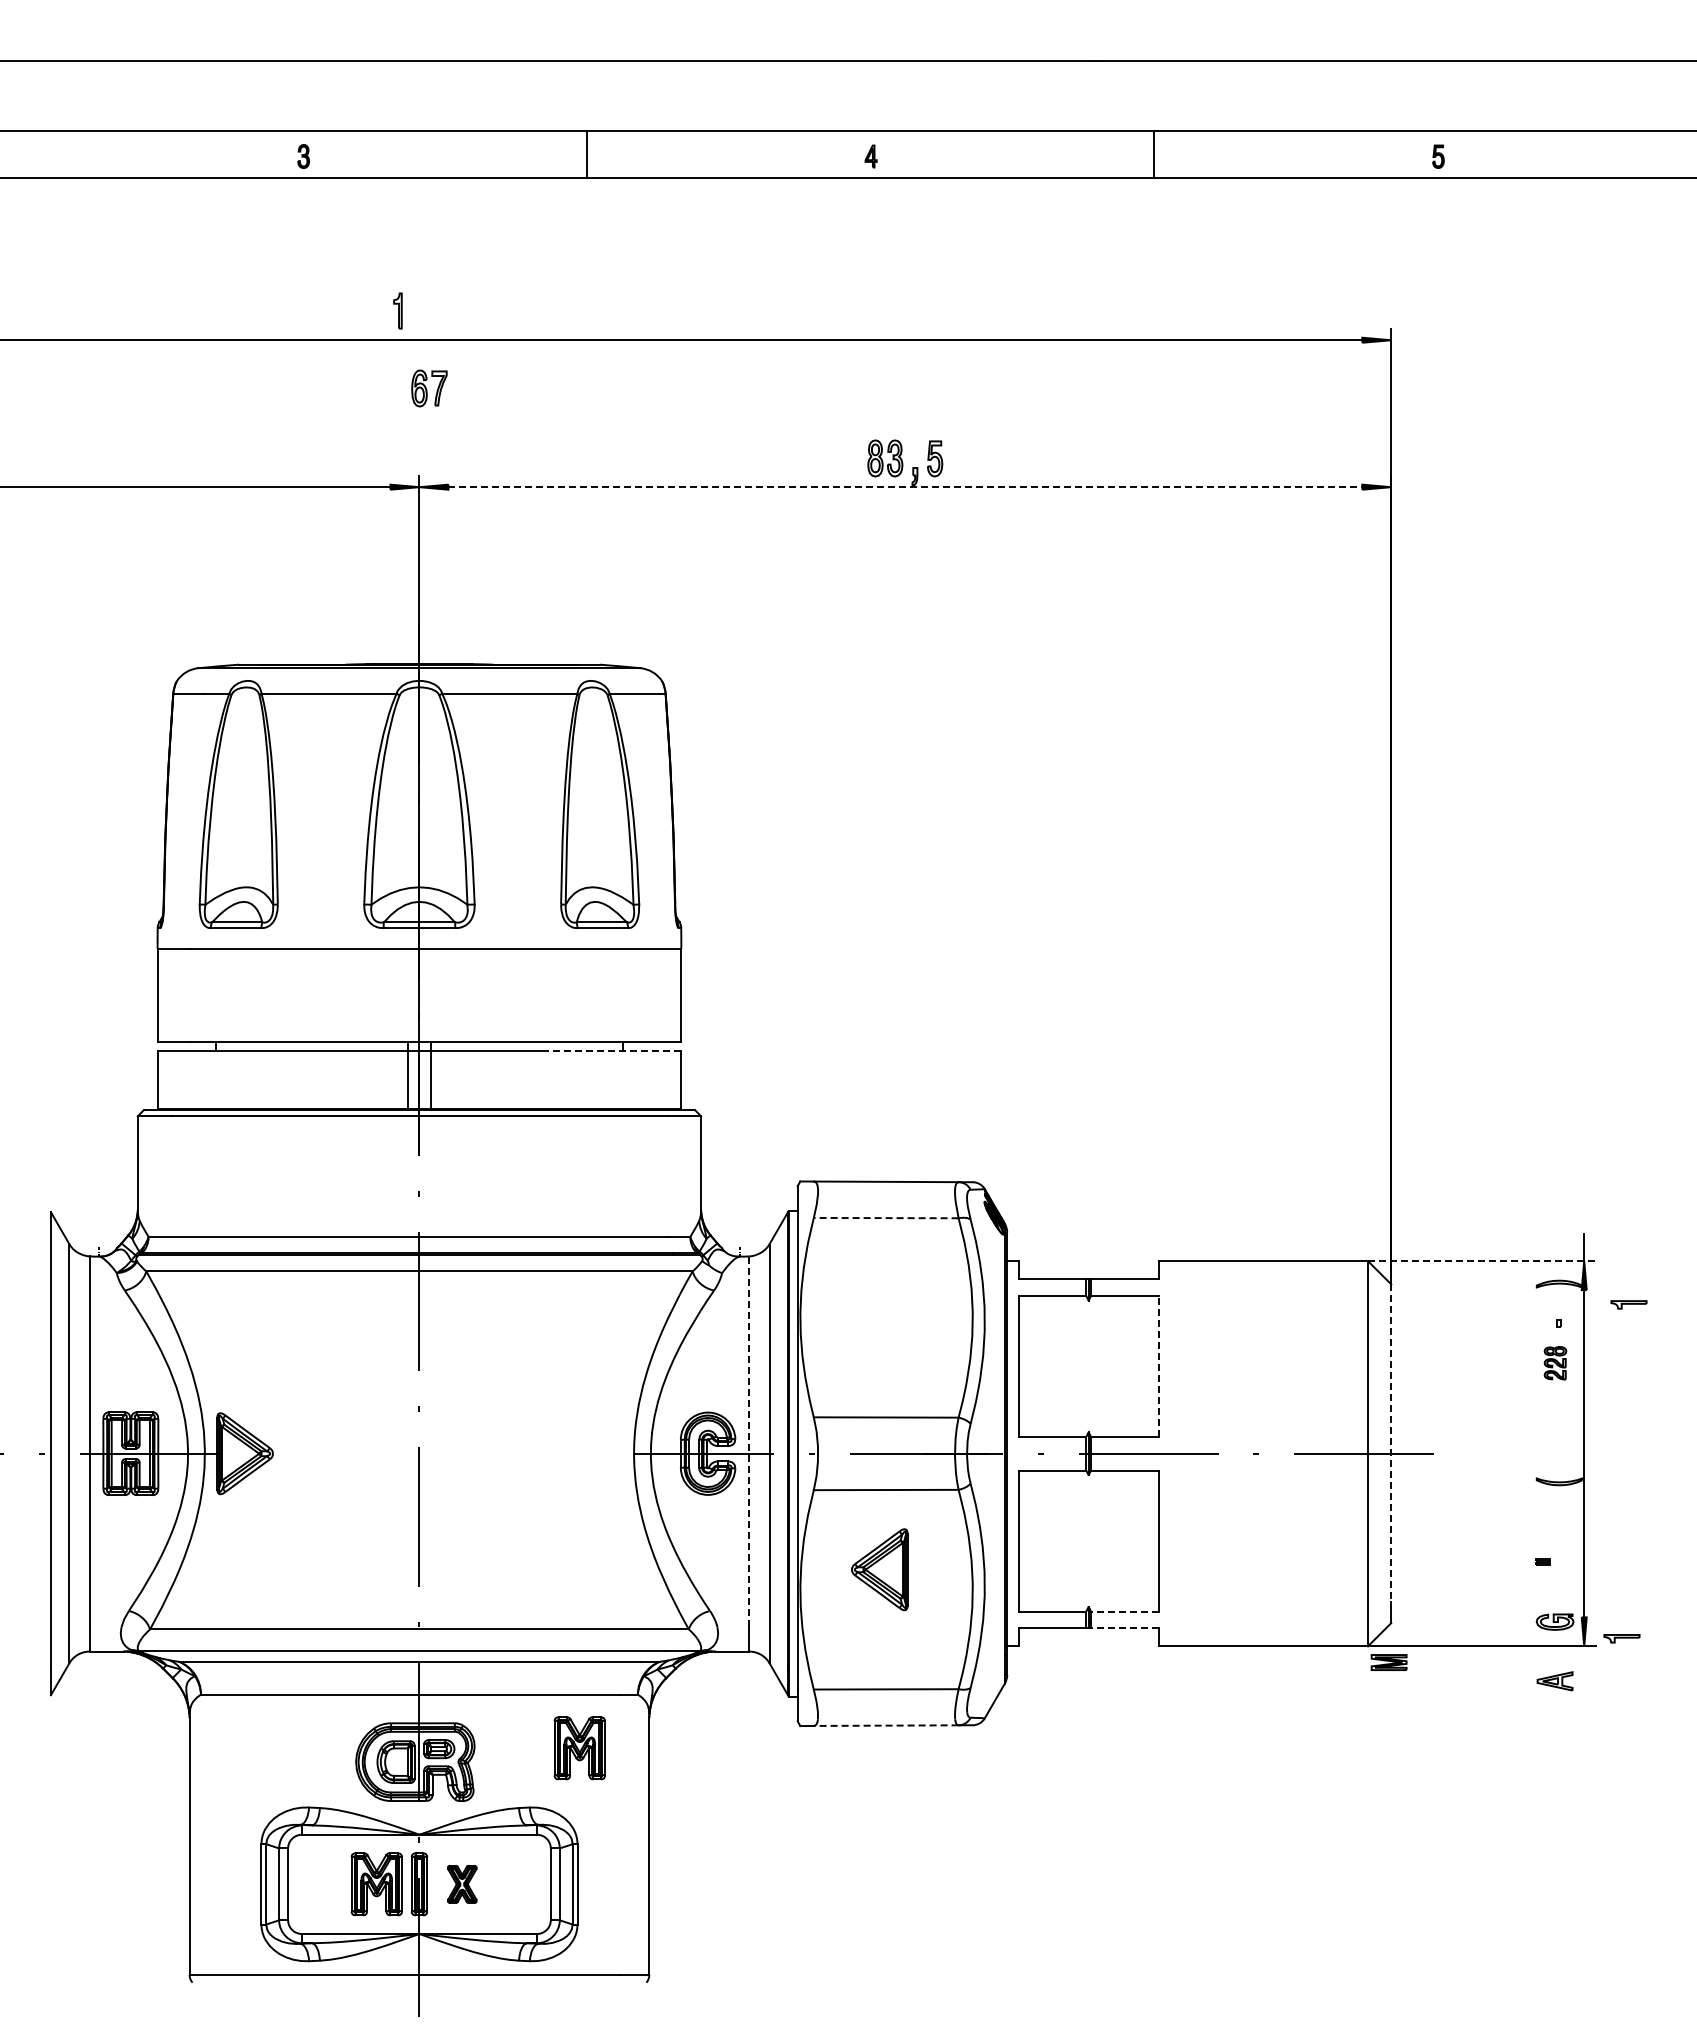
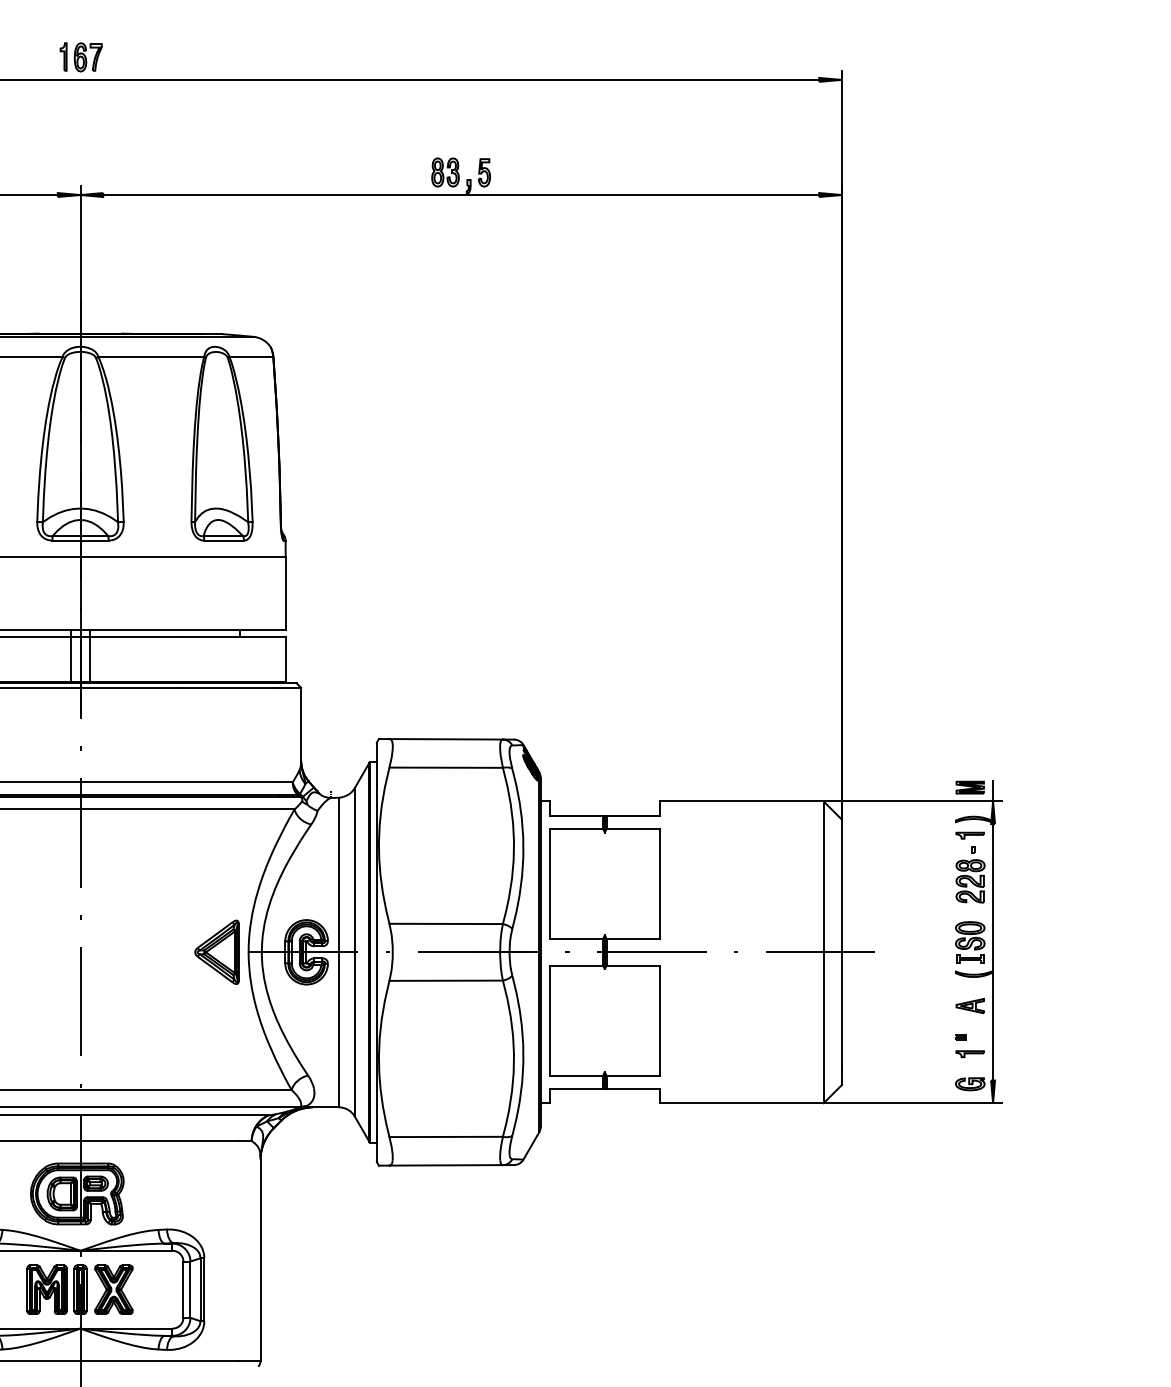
part: (429, 388) -> (88, 57), moved
line: (905, 487) -> (461, 195), dashed -> solid
line: (612, 1051) -> (231, 637), dashed -> solid
line: (885, 1218) -> (445, 768), dashed -> solid
line: (1481, 1261) -> (912, 801), dashed -> solid
part: (1628, 1304) -> (969, 835), moved
part: (1555, 1363) -> (970, 881), size x1.67
line: (1158, 1365) -> (659, 883), dashed -> solid
line: (749, 1441) -> (339, 942), dashed -> solid
part: (1554, 1441) -> (969, 942), added
line: (1391, 1443) -> (842, 944), dashed -> solid
part: (879, 1569) -> (216, 952), moved
line: (1124, 1611) -> (632, 1075), dashed -> solid
line: (1124, 1628) -> (632, 1089), dashed -> solid
part: (1621, 1638) -> (969, 1053), moved
part: (1388, 1662) -> (969, 787), moved
part: (1554, 1681) -> (969, 1006), moved
line: (885, 1725) -> (445, 1165), dashed -> solid
part: (579, 1748) -> (205, 1183), removed
part: (462, 1884) -> (114, 1289), size x1.67

